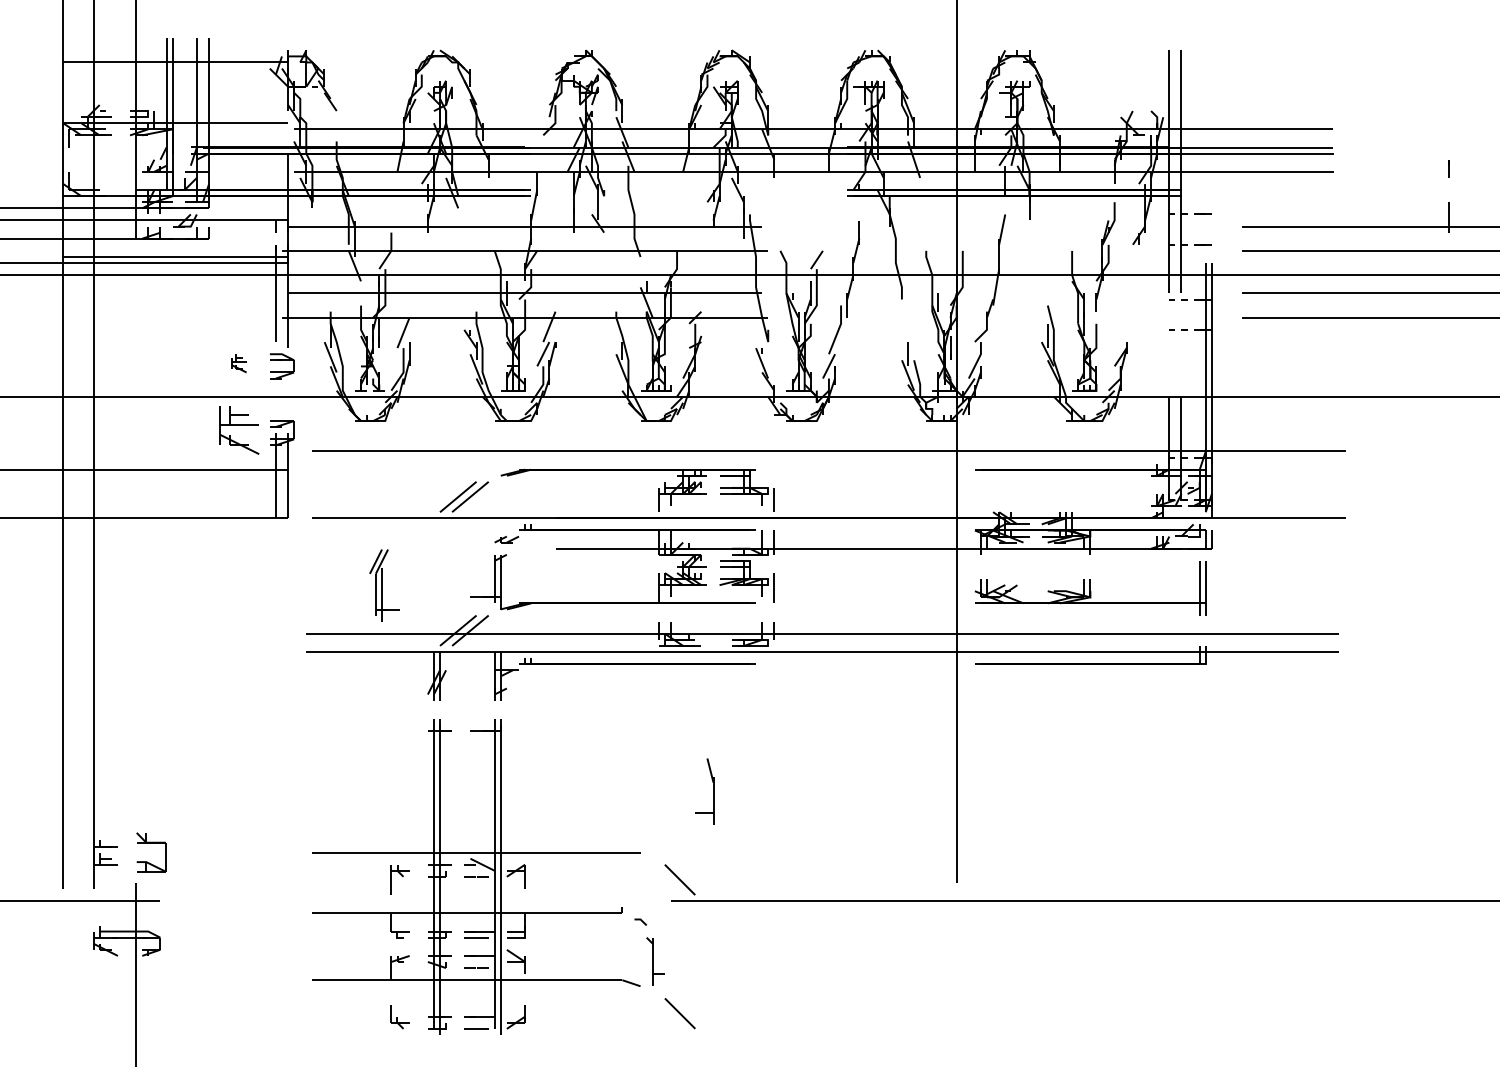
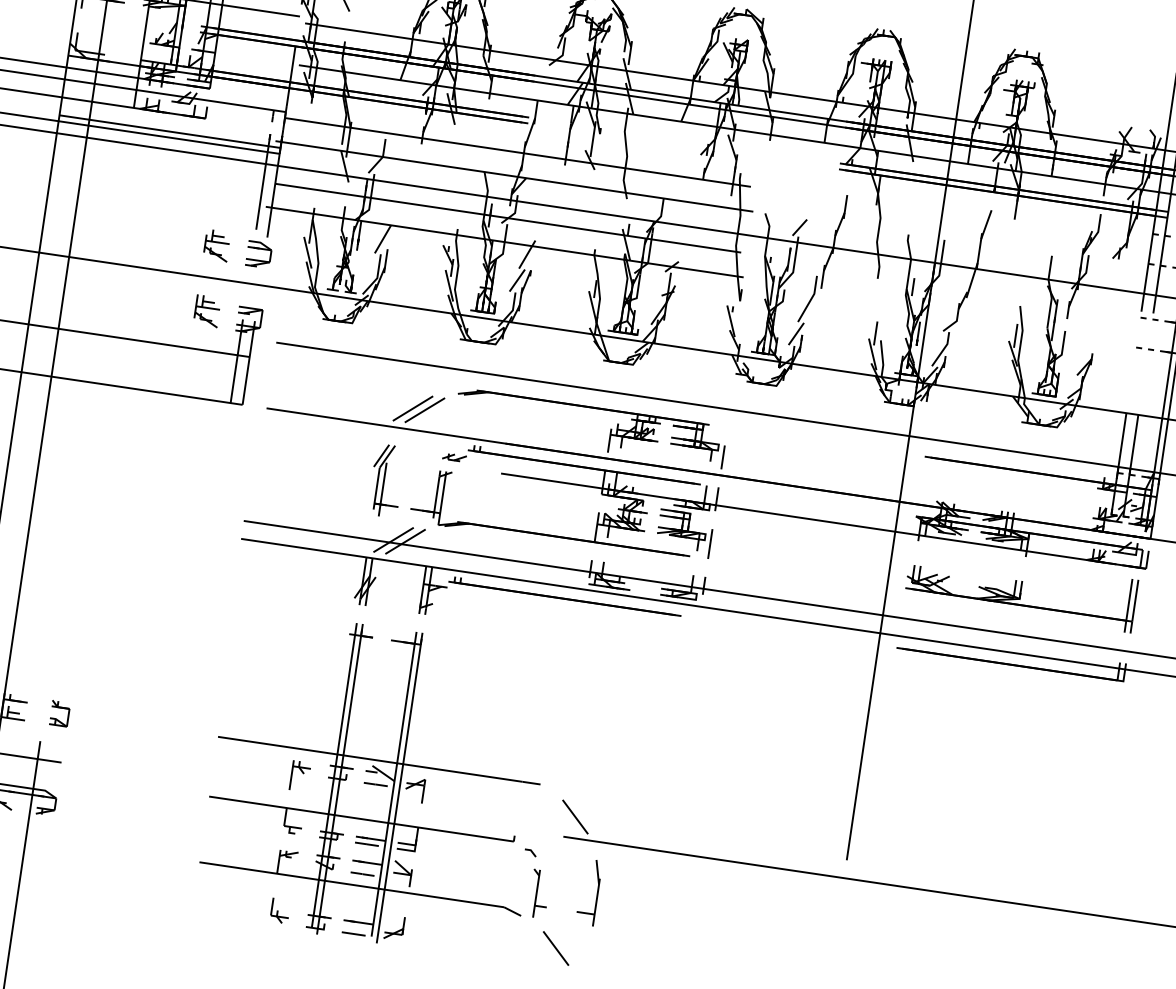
part: (238, 363) -> (216, 245), size x1.67
part: (238, 430) -> (206, 311), size x0.62
part: (384, 585) -> (386, 480), moved
part: (713, 791) -> (597, 893), moved
part: (151, 852) -> (59, 713), size x0.62

